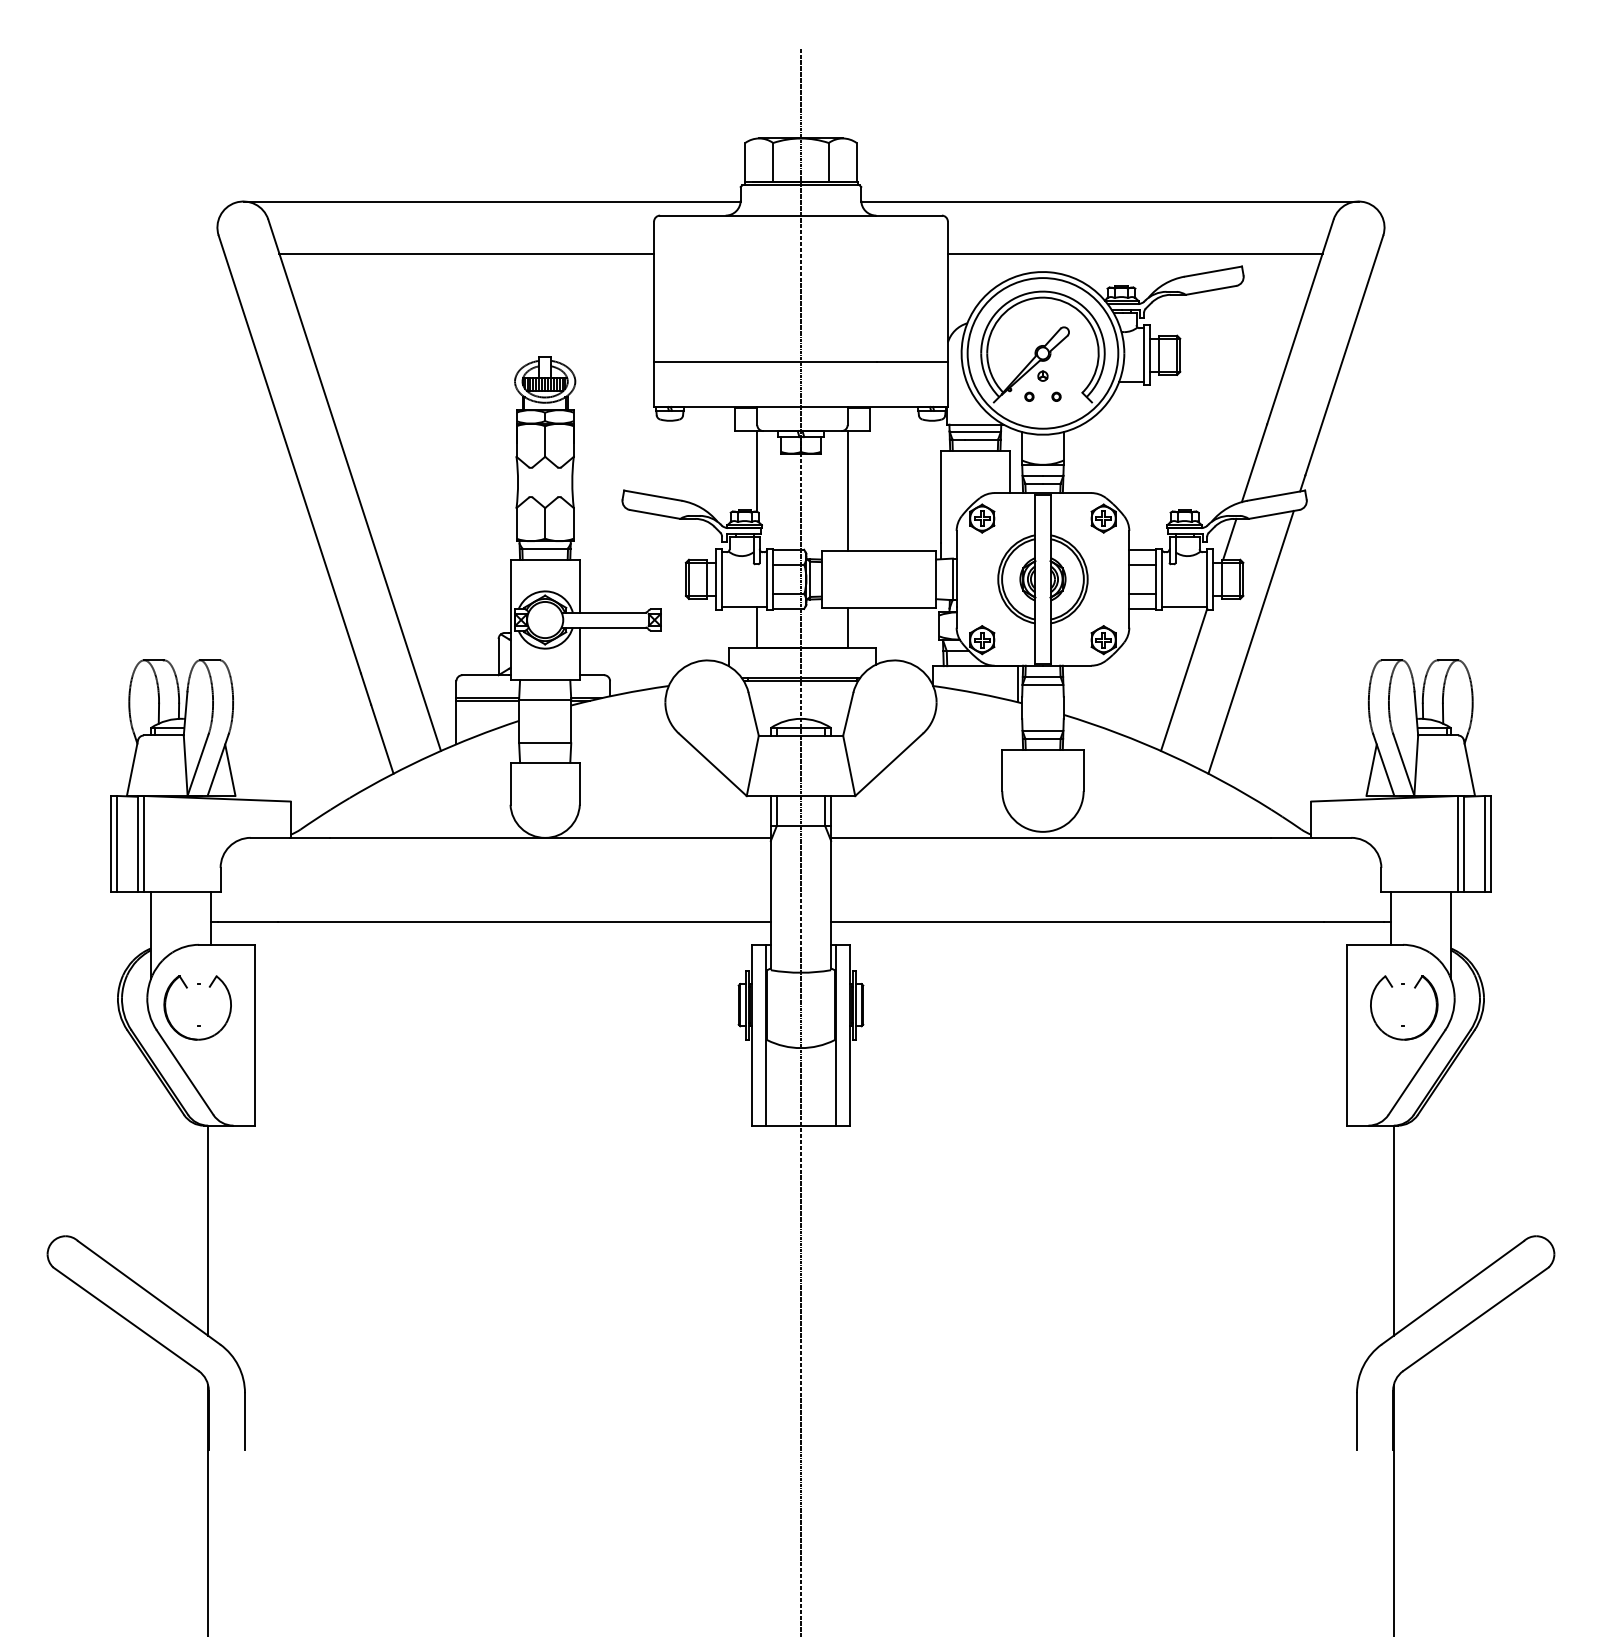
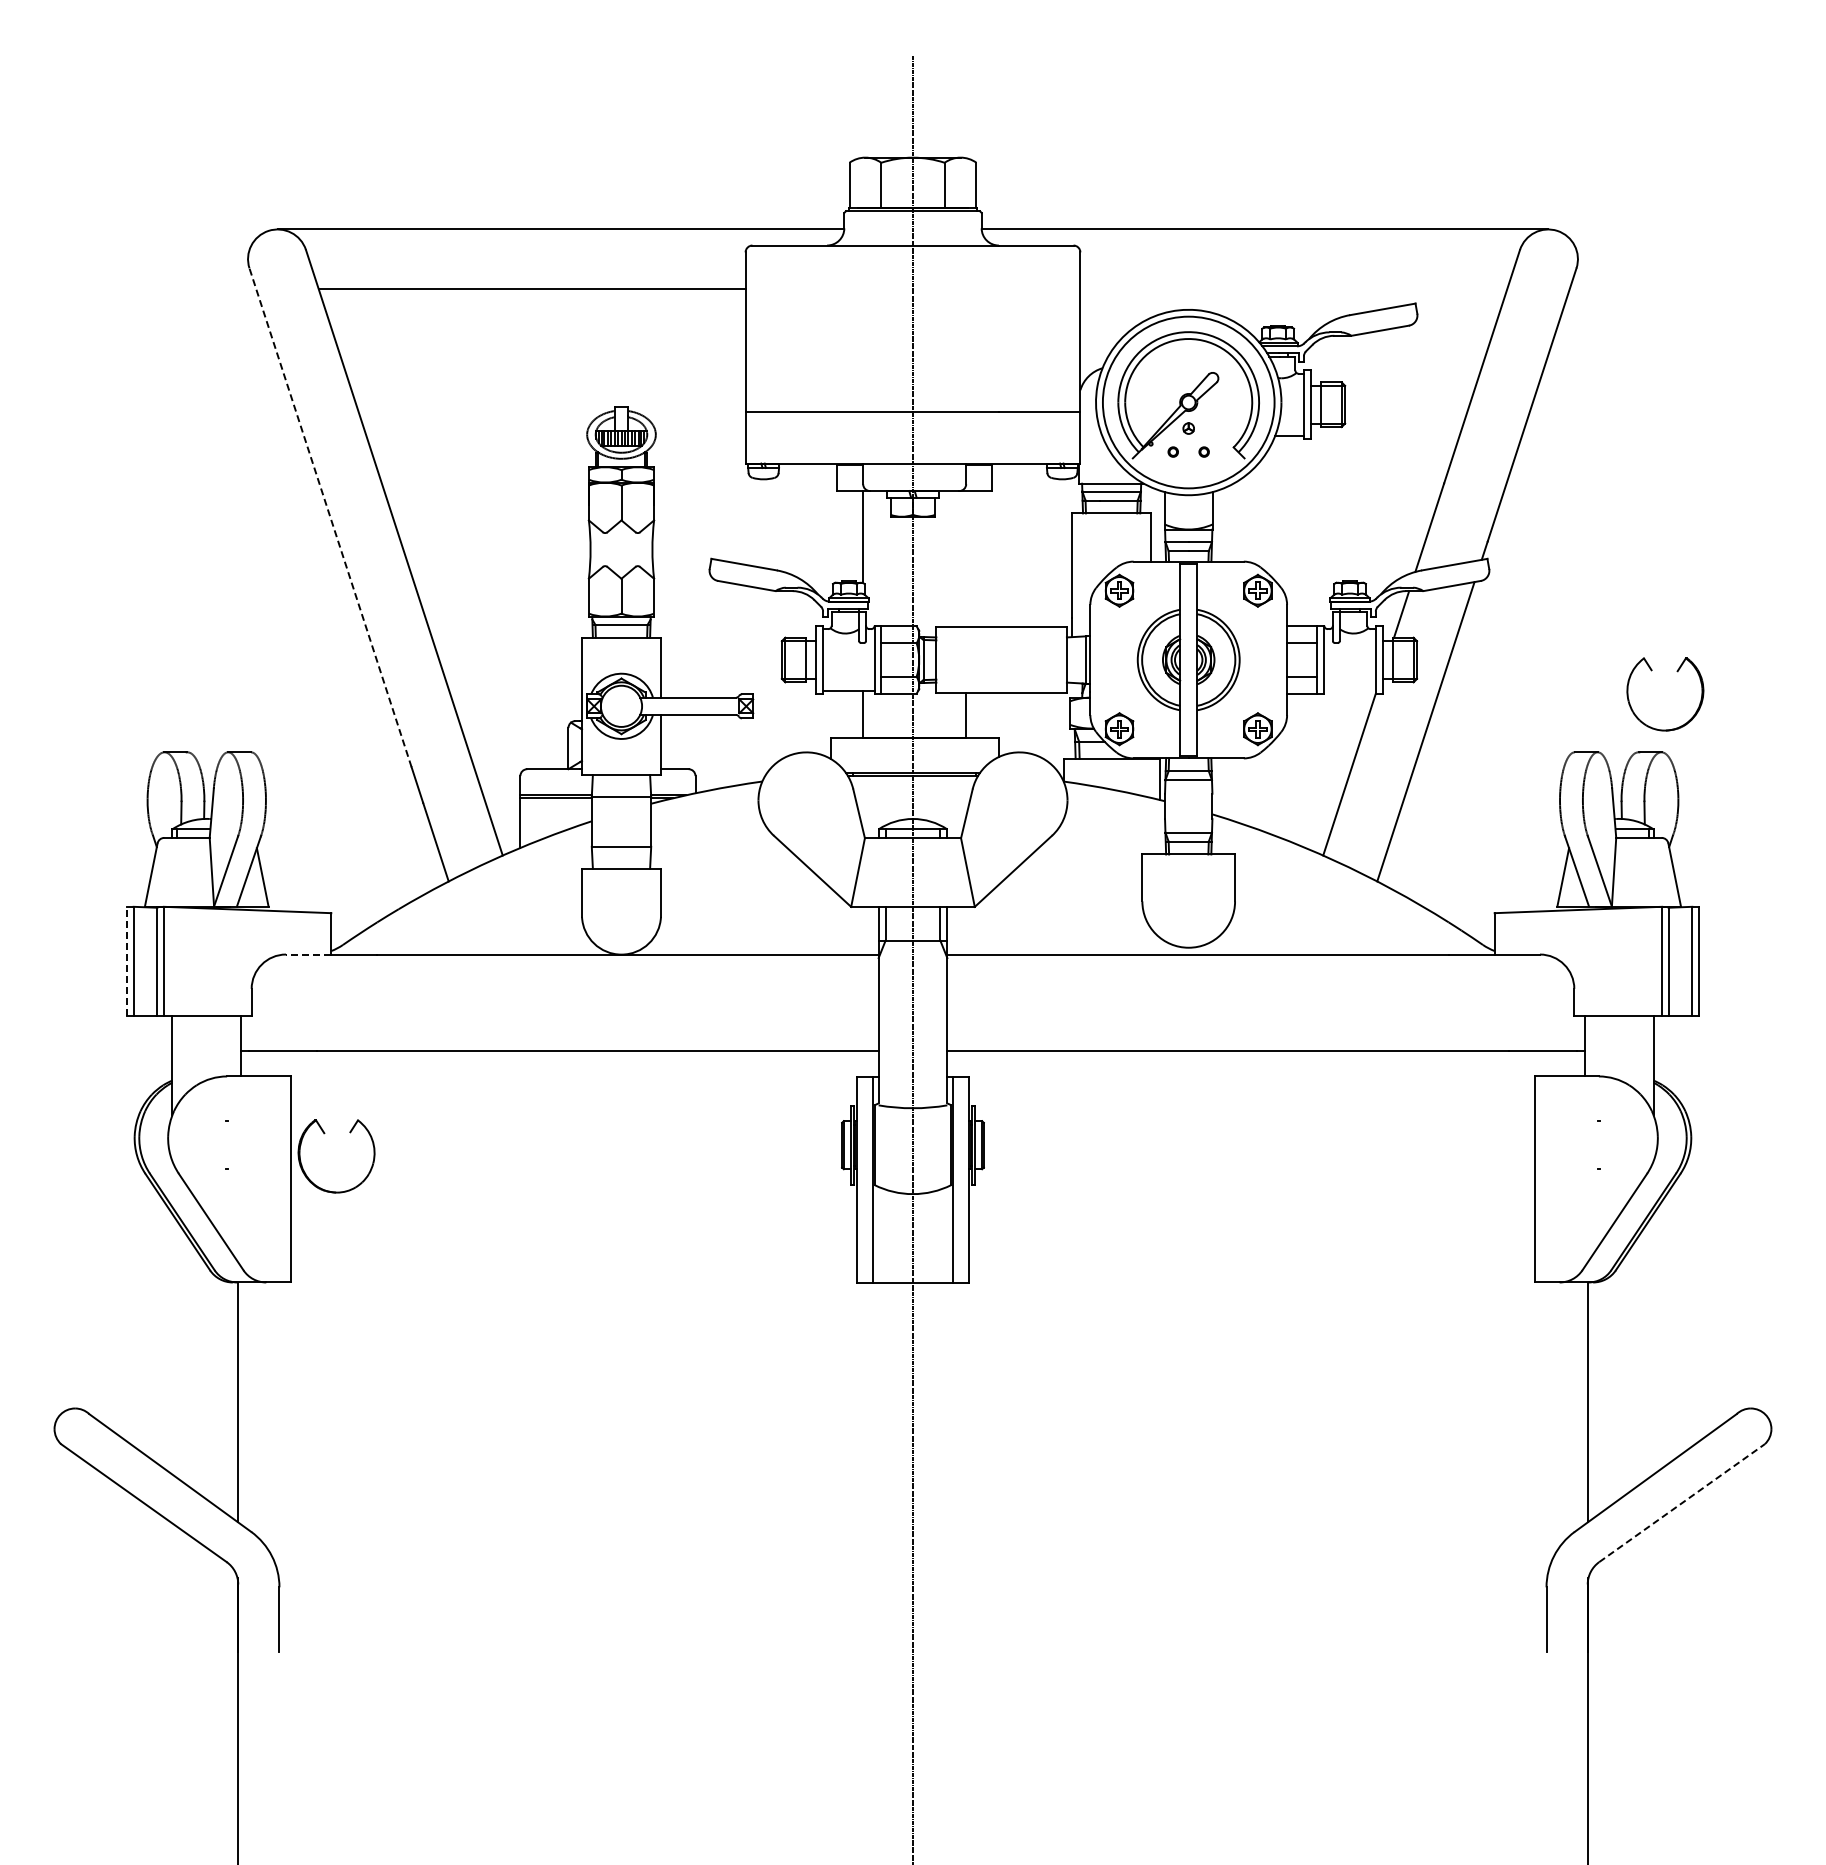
line: (1134, 253) -> (1293, 288), removed
line: (289, 454) -> (330, 517), solid -> dashed
line: (847, 491) -> (966, 559), removed
line: (1184, 606) -> (1349, 690), removed
line: (270, 837) -> (308, 954), solid -> dashed
line: (111, 843) -> (127, 961), solid -> dashed
part: (187, 988) -> (324, 1134), moved
part: (1414, 988) -> (1677, 672), moved
line: (1476, 1319) -> (1682, 1503), solid -> dashed

